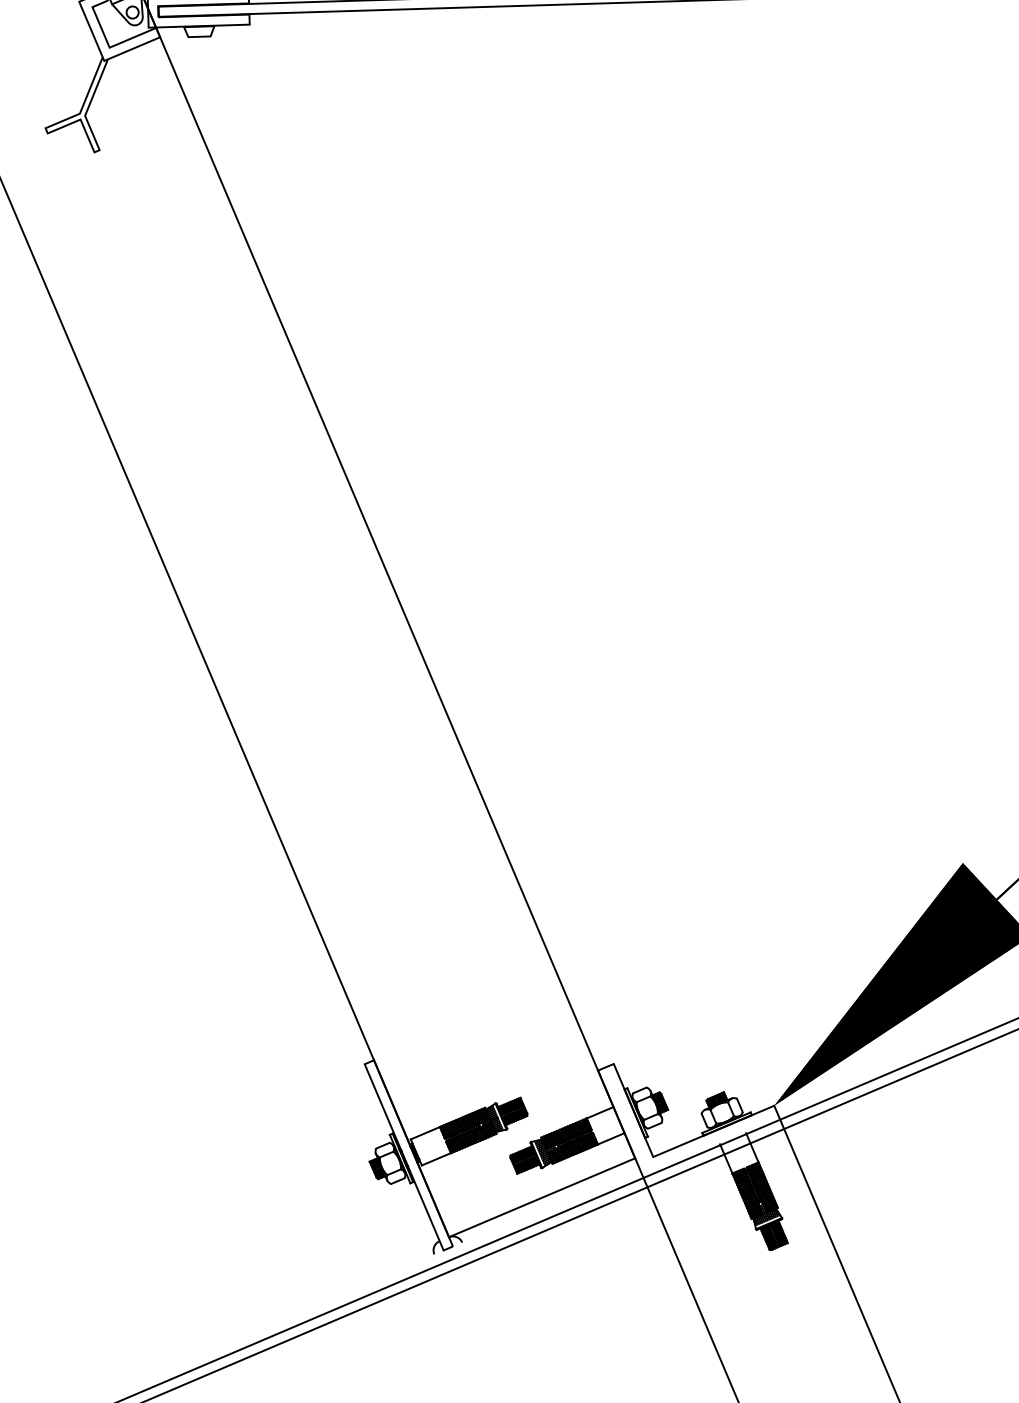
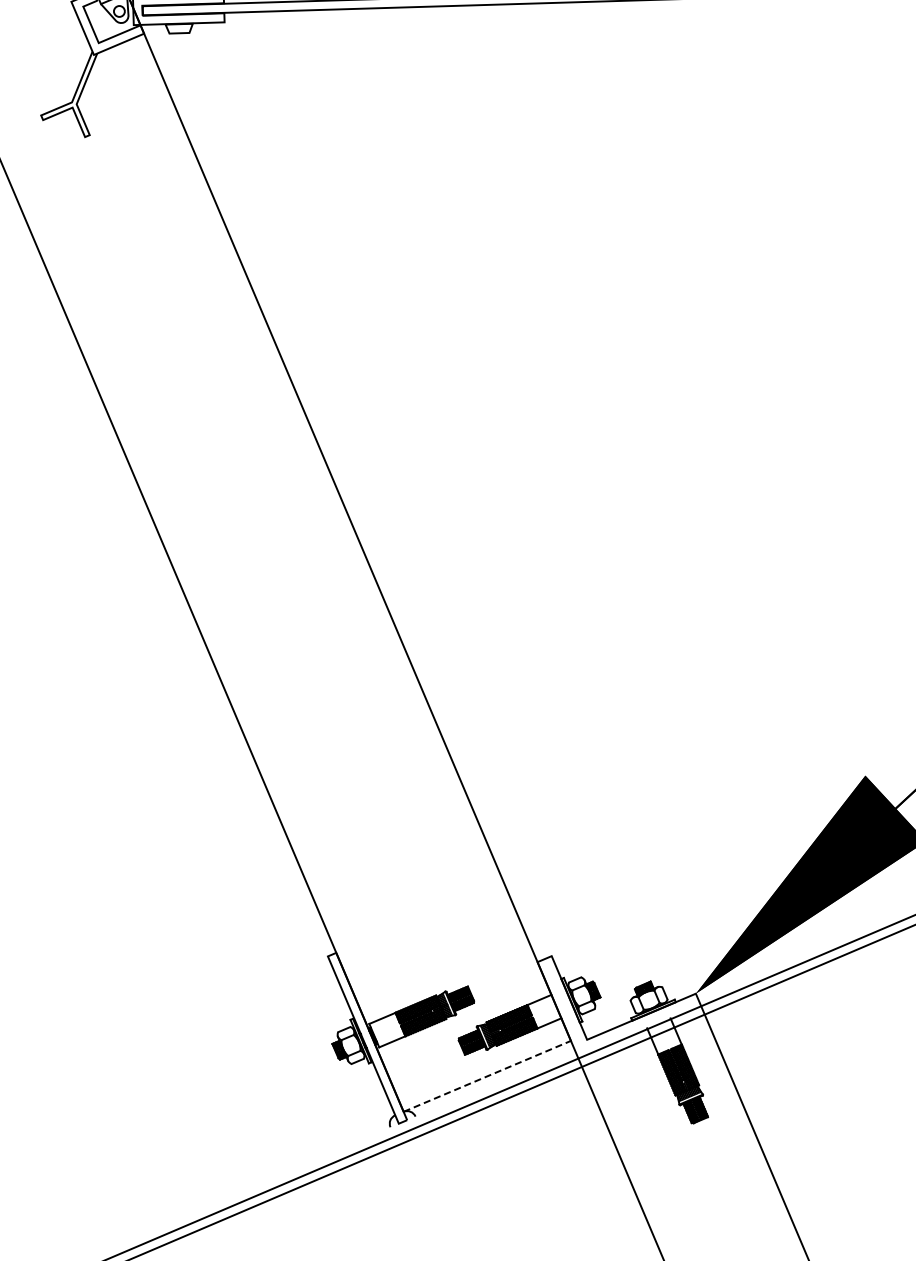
line: (542, 1197) -> (487, 1076), solid -> dashed

